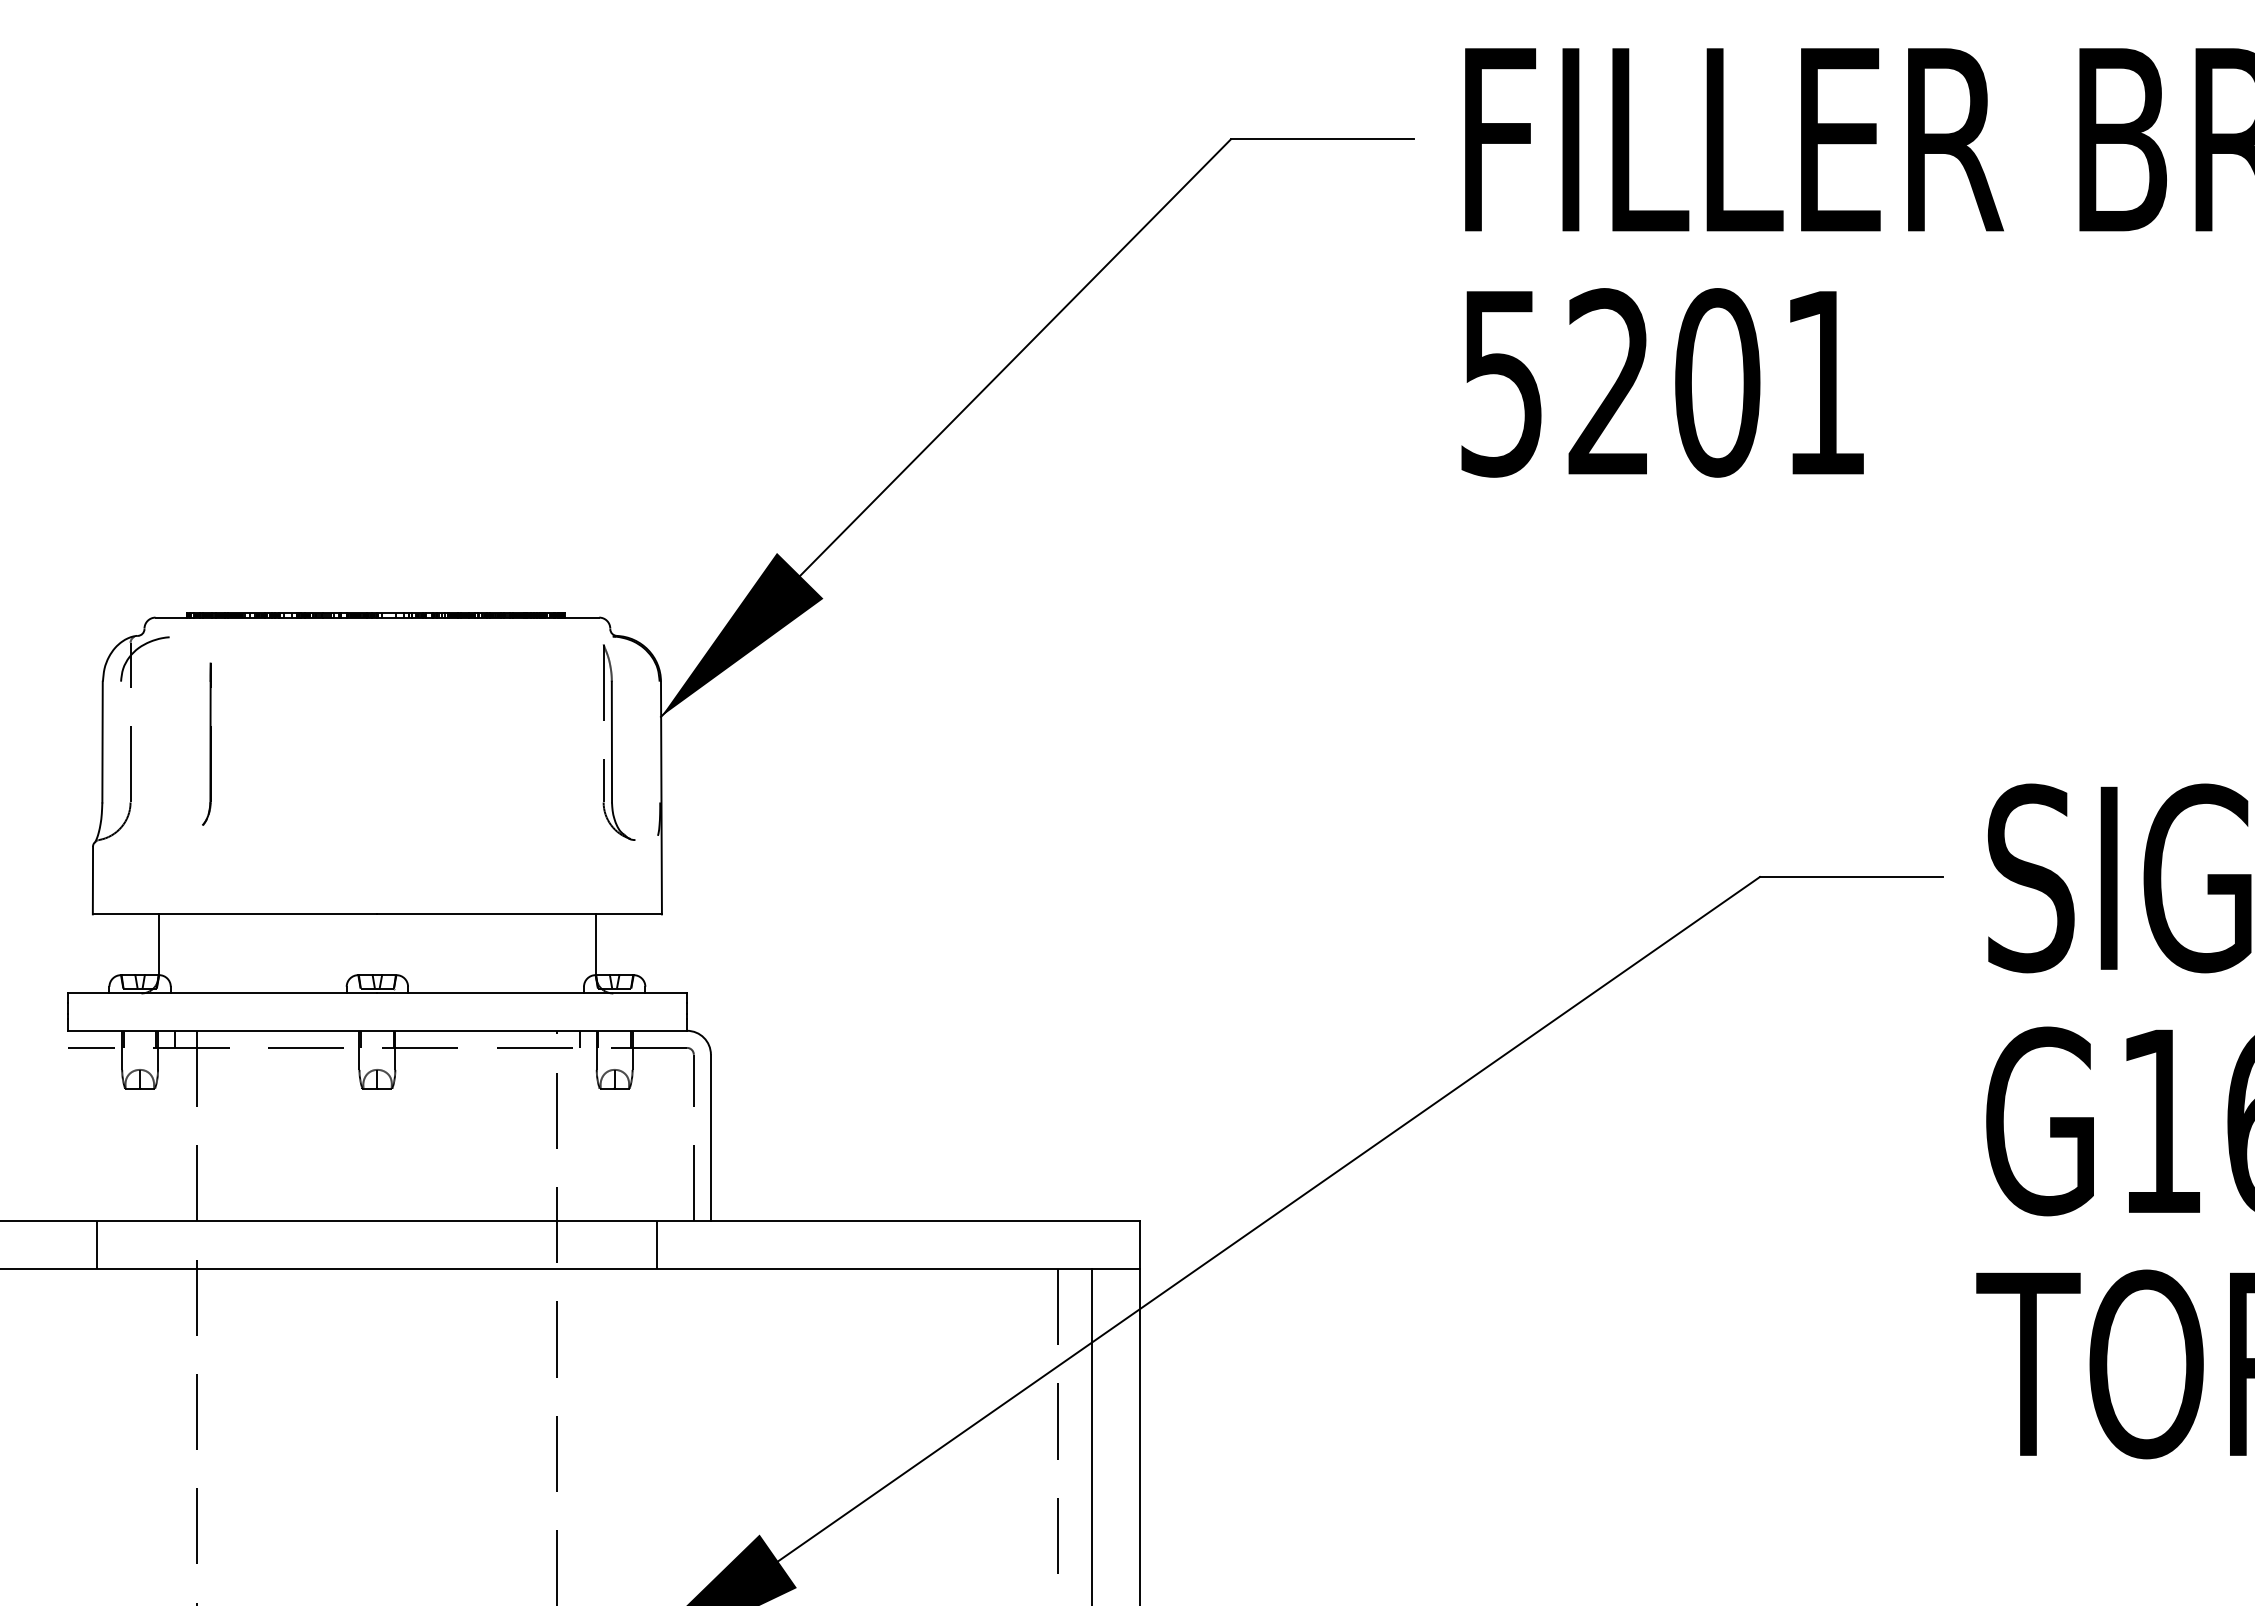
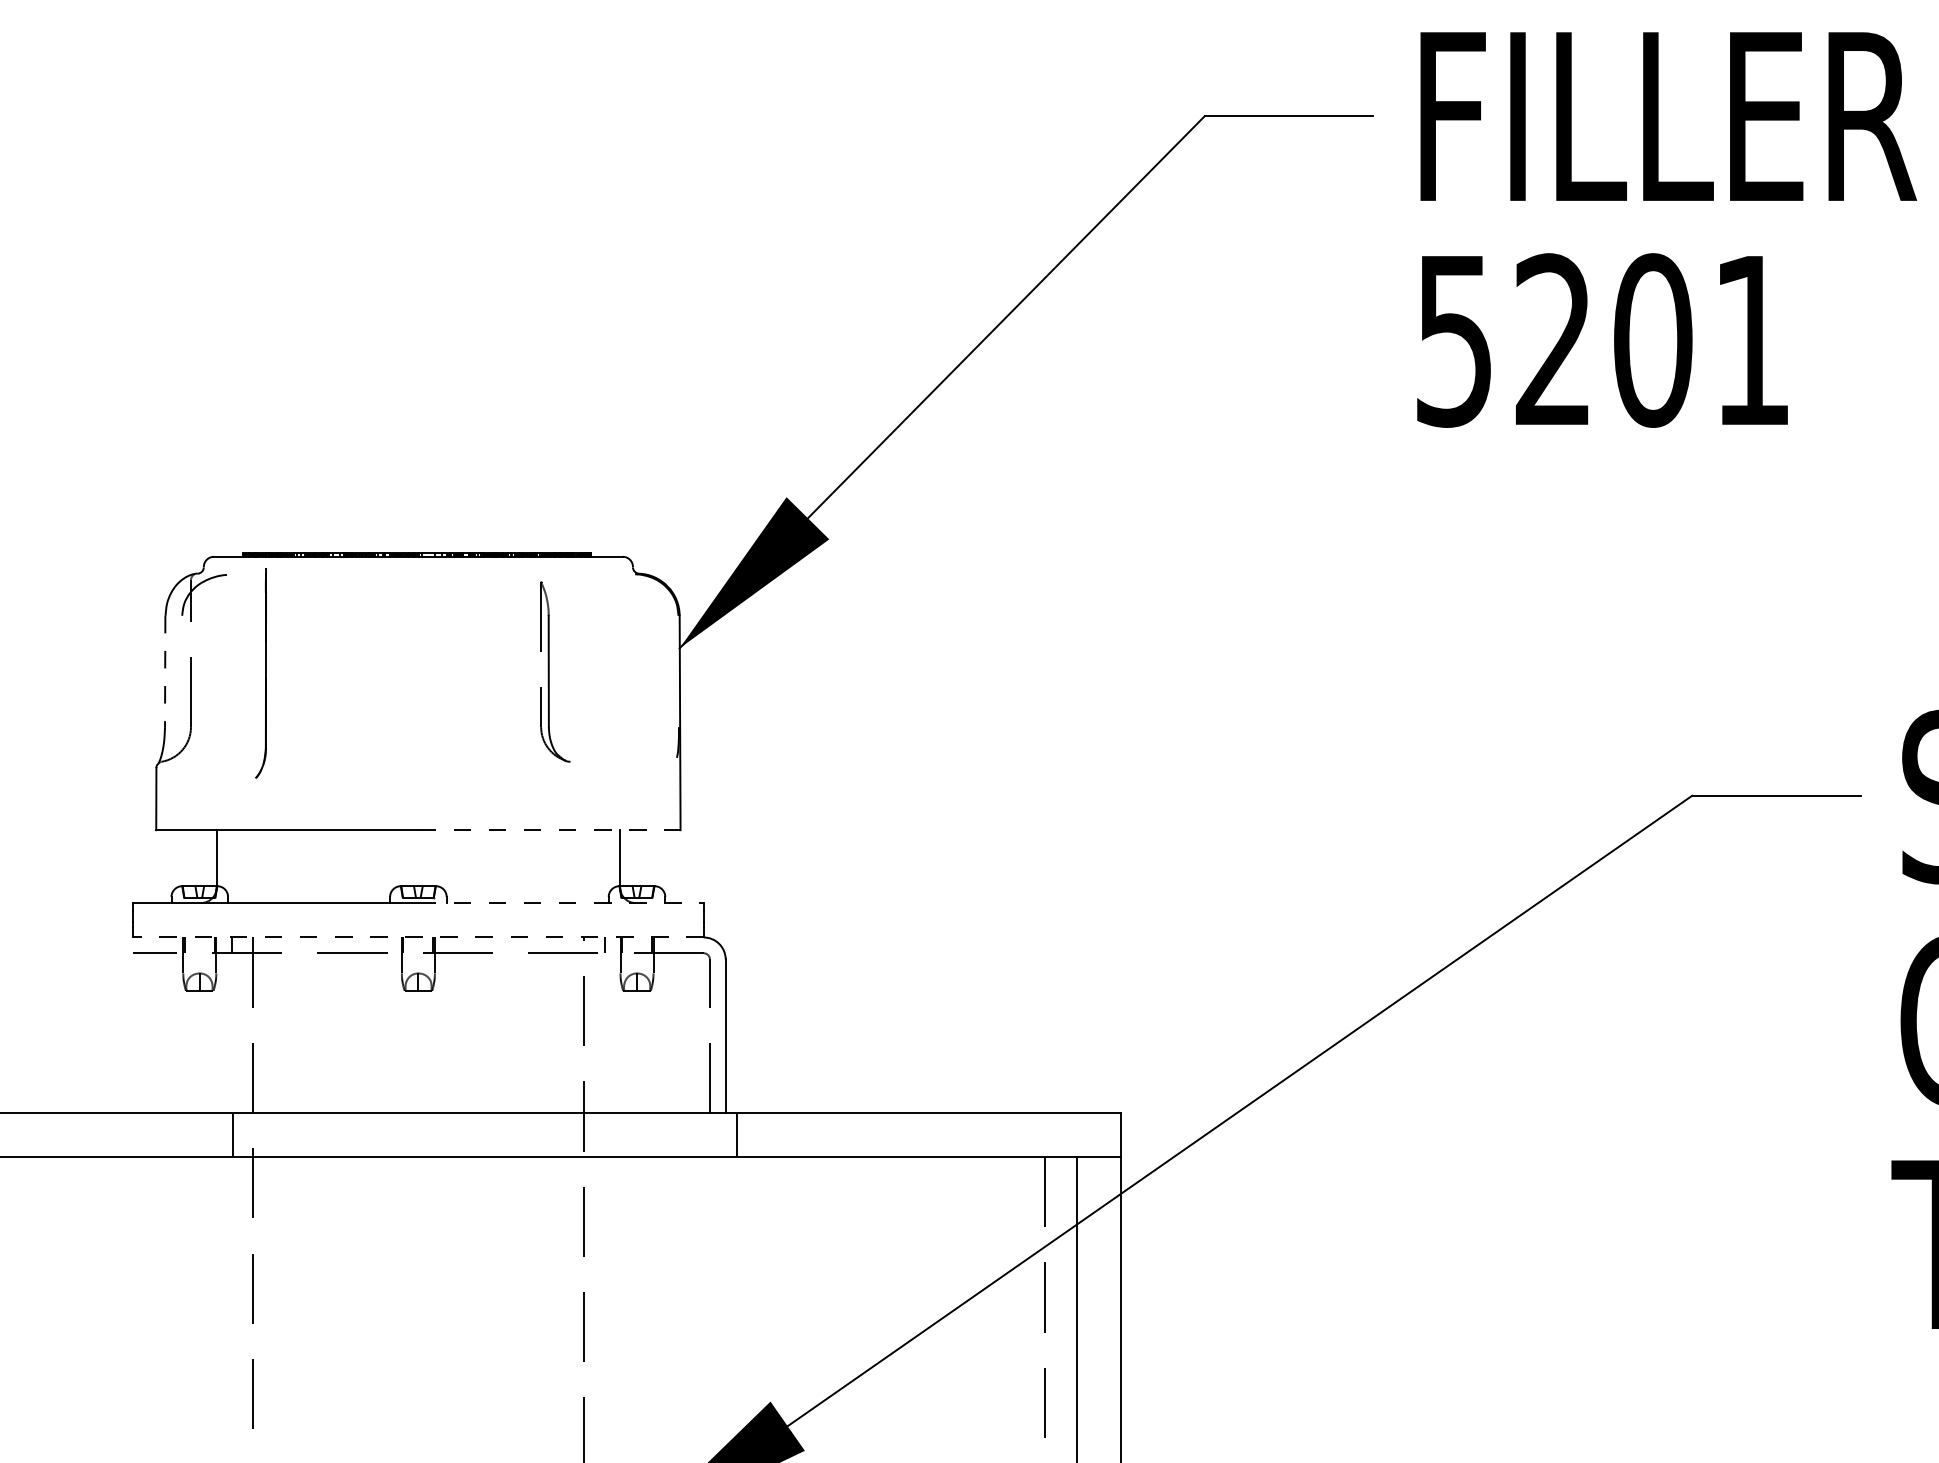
line: (102, 742) -> (165, 671), solid -> dashed
part: (618, 742) -> (554, 671), moved
part: (206, 743) -> (260, 672), size x1.4
line: (520, 914) -> (550, 830), solid -> dashed
line: (532, 993) -> (561, 903), solid -> dashed
line: (377, 1030) -> (418, 937), solid -> dashed
line: (97, 1245) -> (233, 1135), moved
line: (657, 1245) -> (737, 1135), moved

